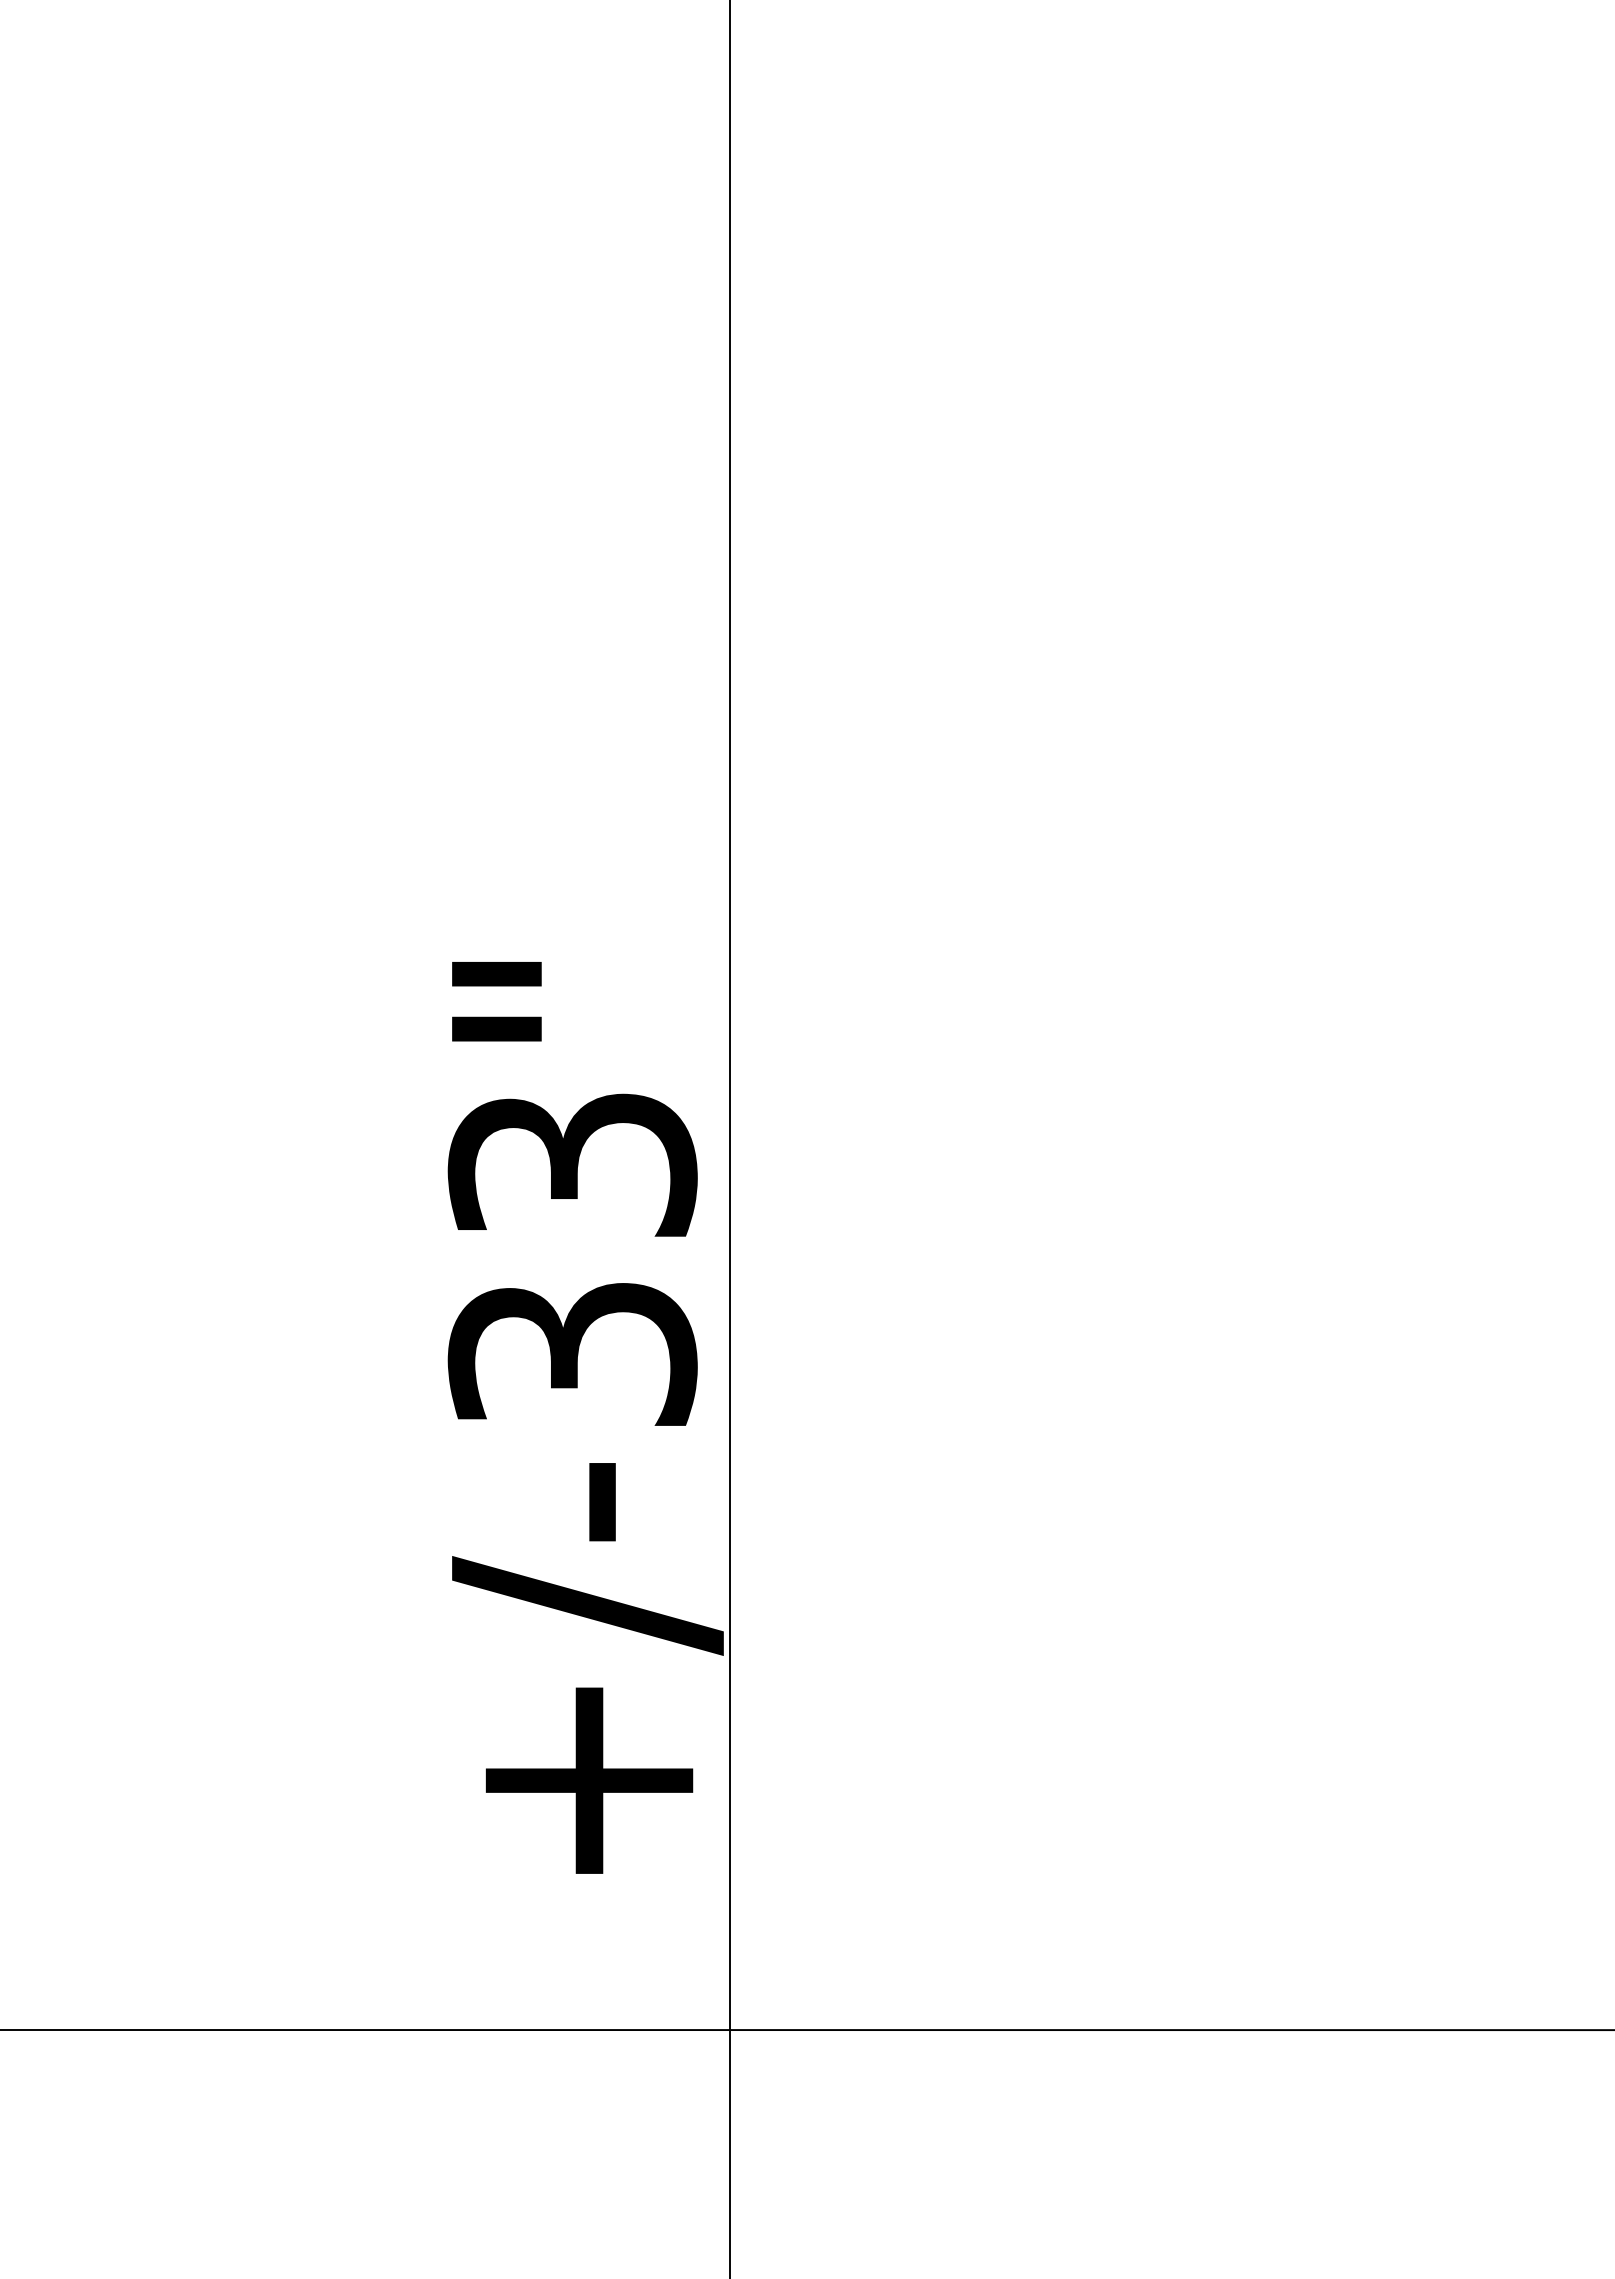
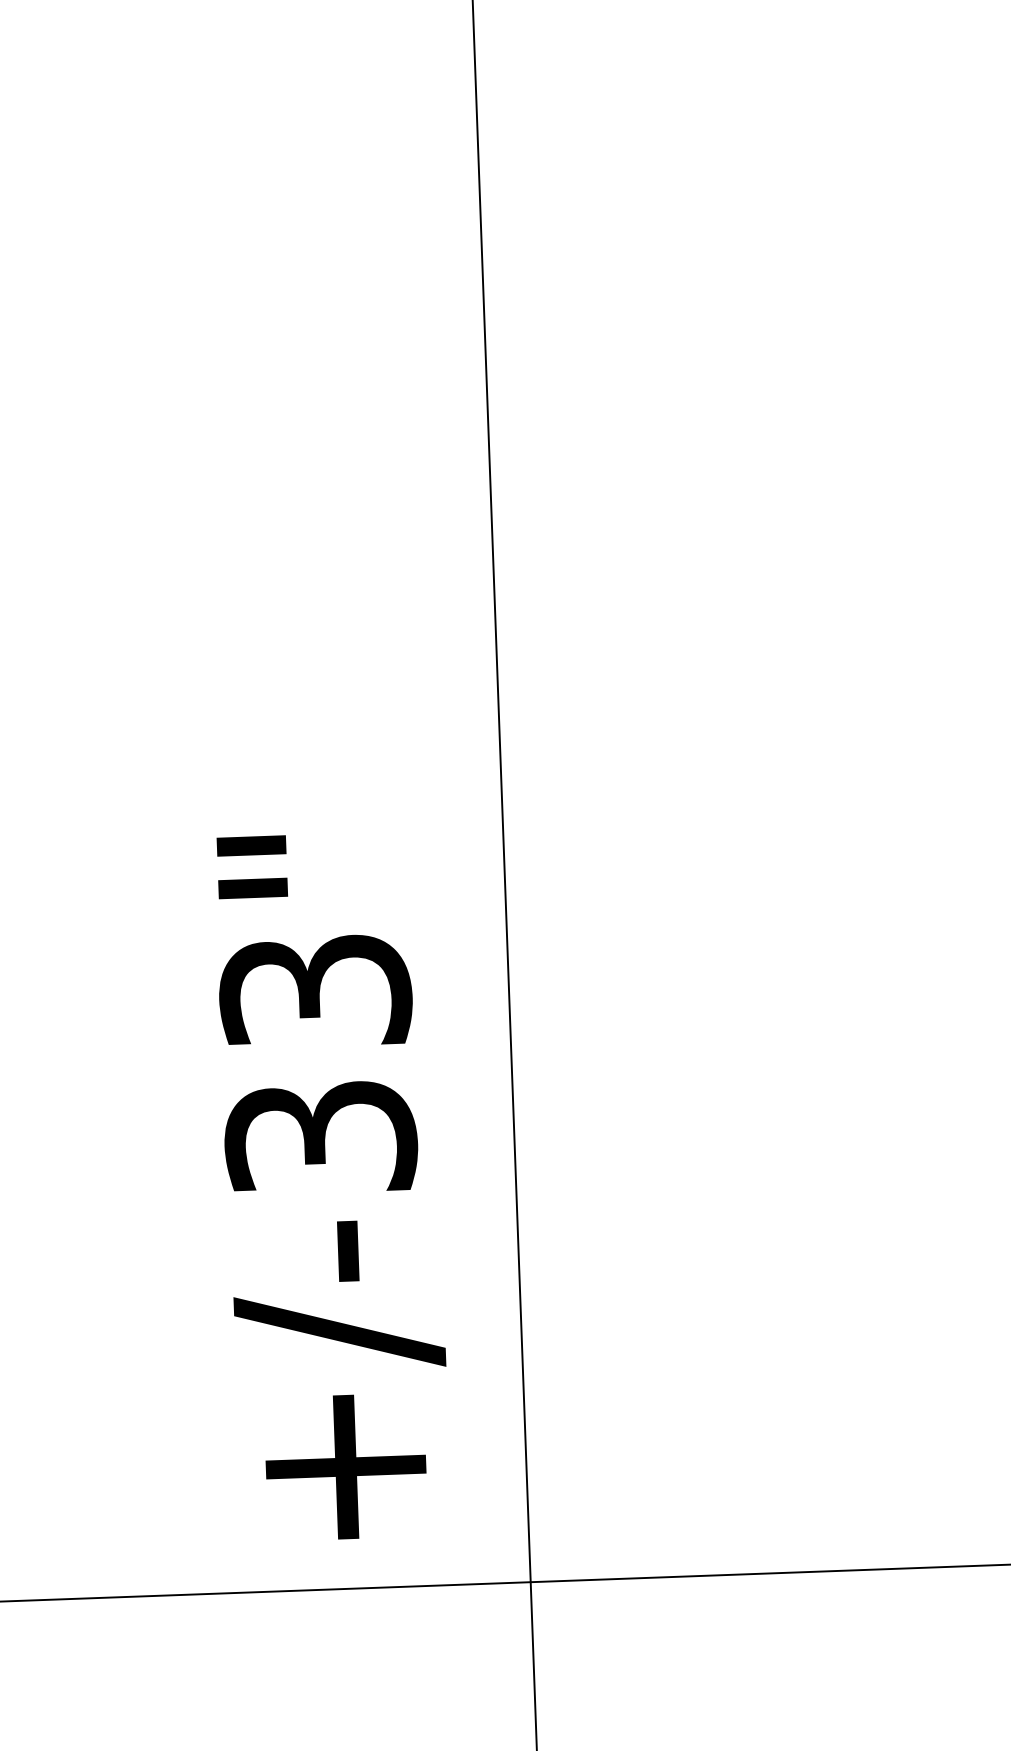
text: (585, 1417) -> (332, 1186), moved

